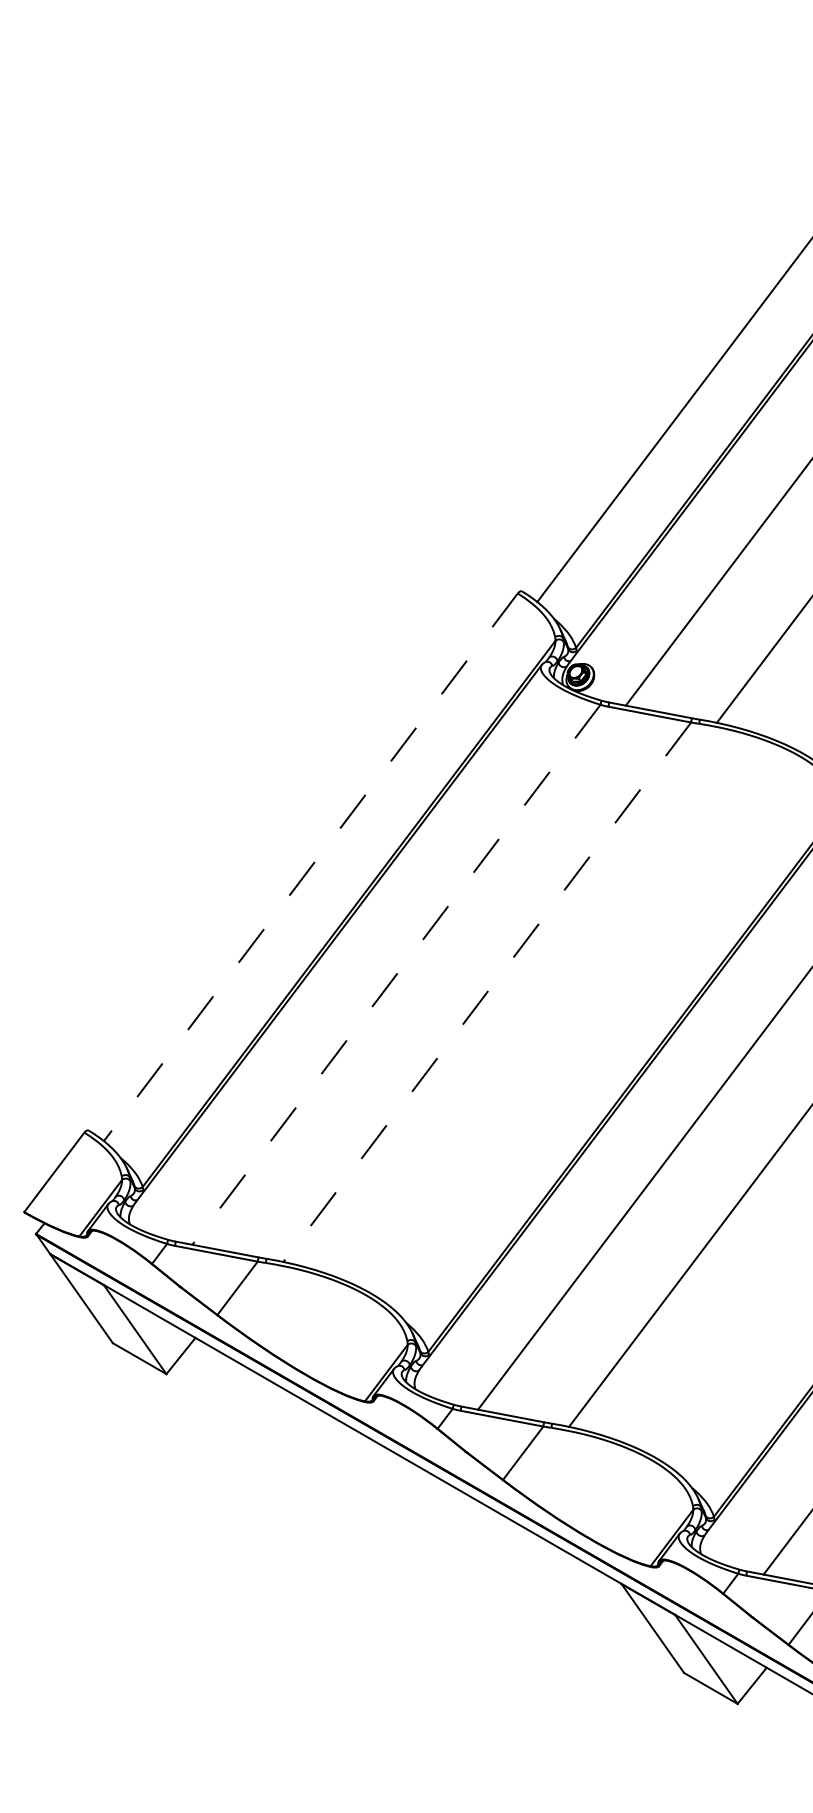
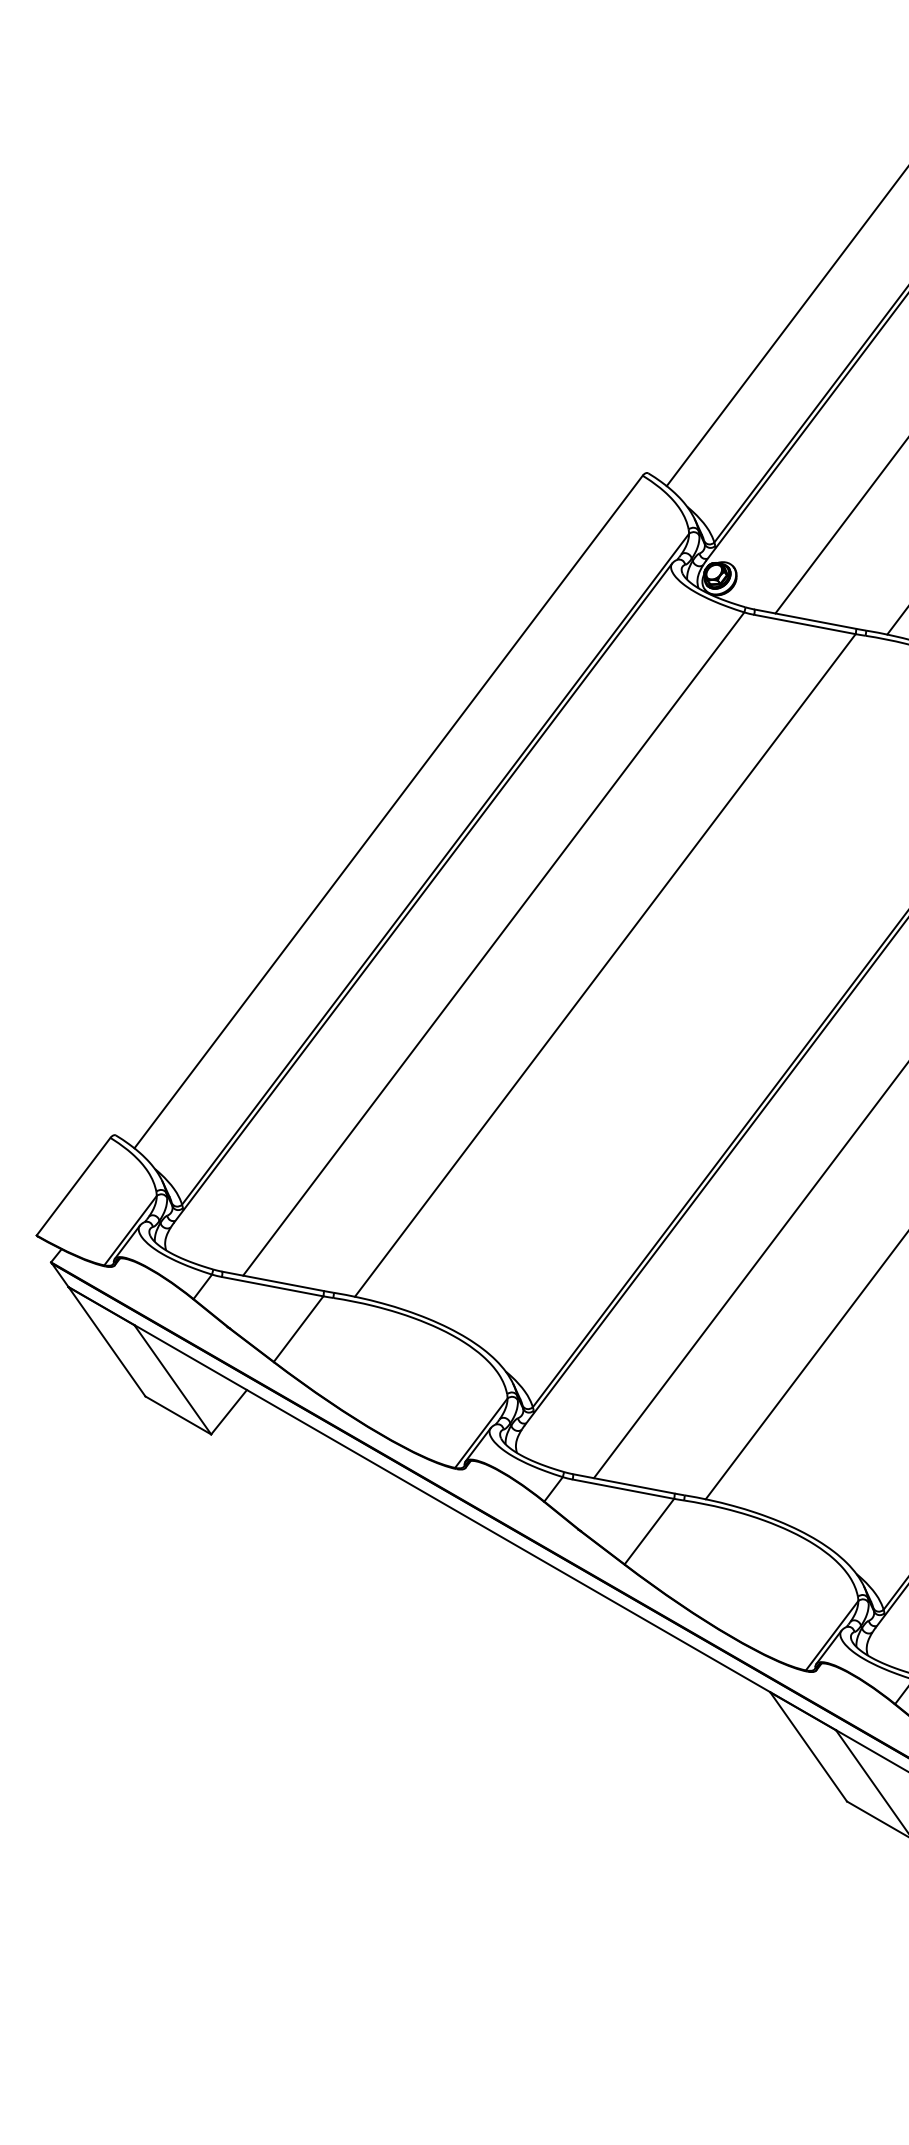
line: (310, 867) -> (388, 812), dashed -> solid
line: (396, 975) -> (493, 944), dashed -> solid
line: (487, 992) -> (605, 965), dashed -> solid

